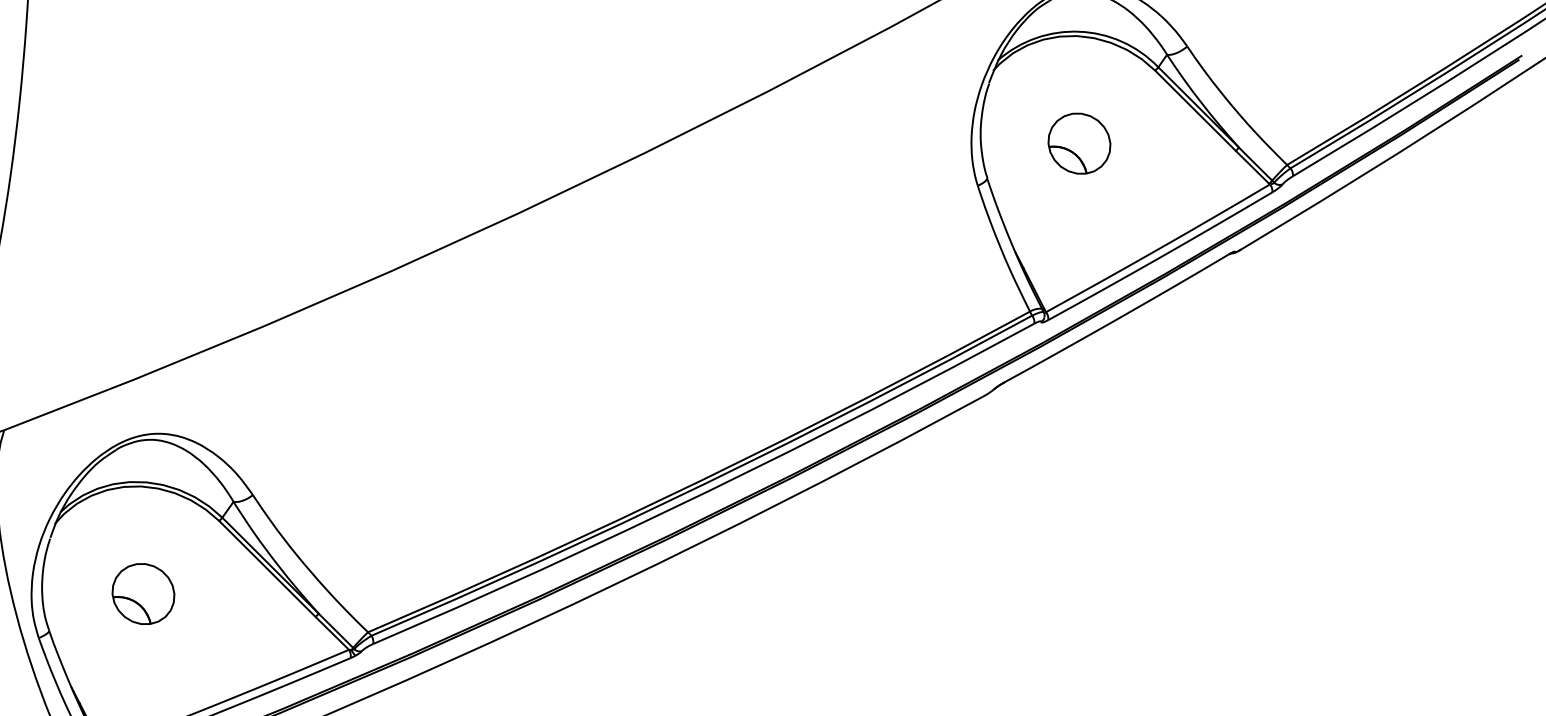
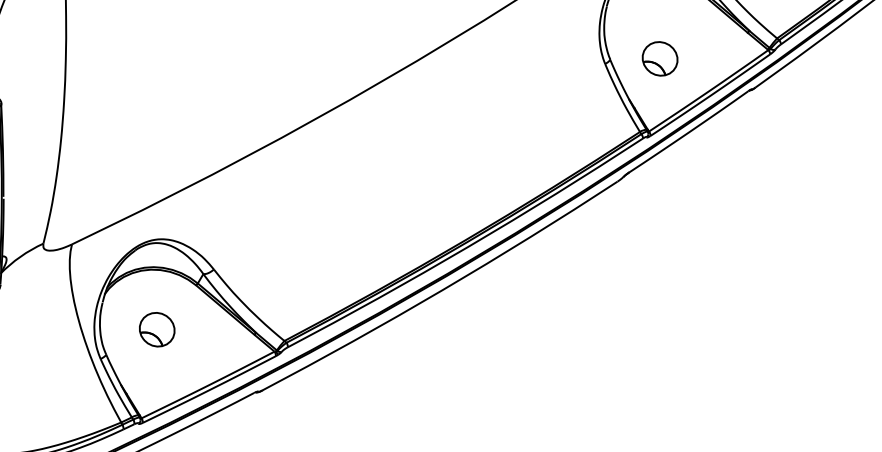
part: (1078, 142) -> (659, 58), moved

